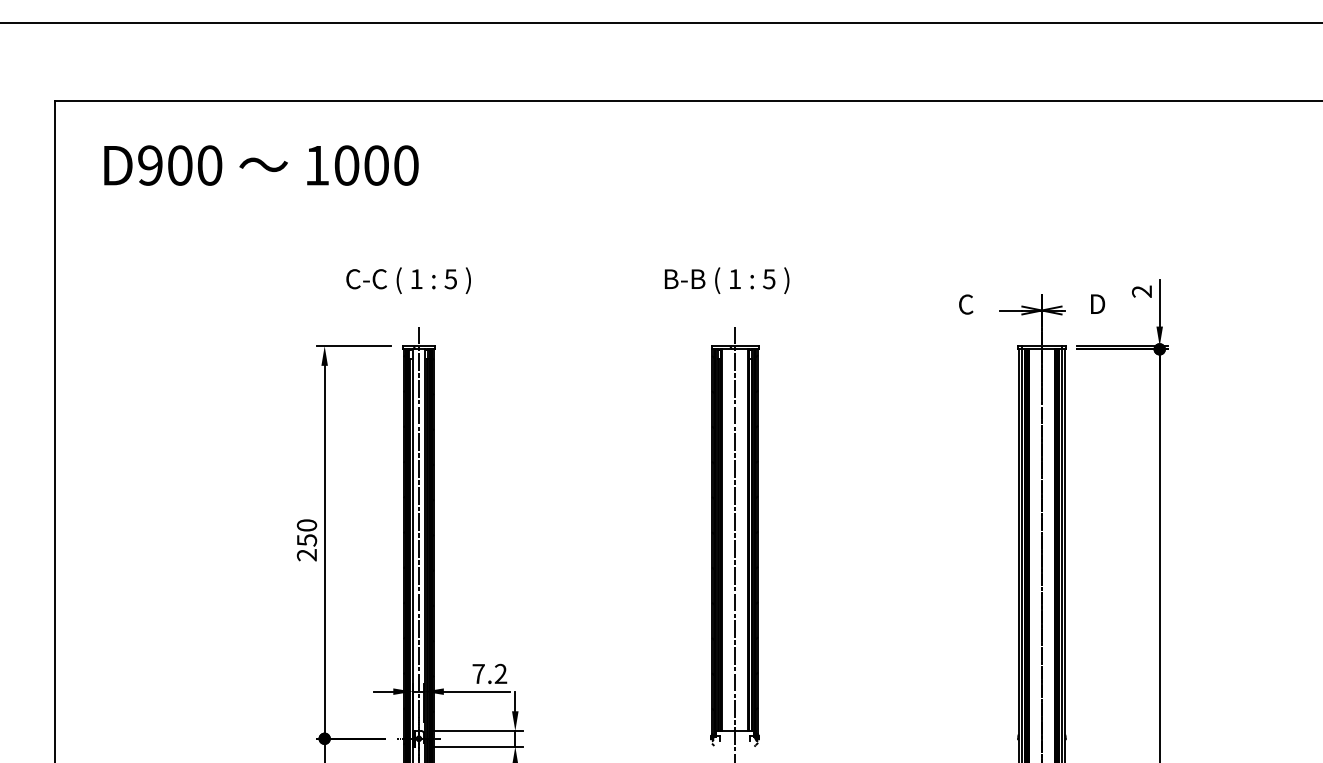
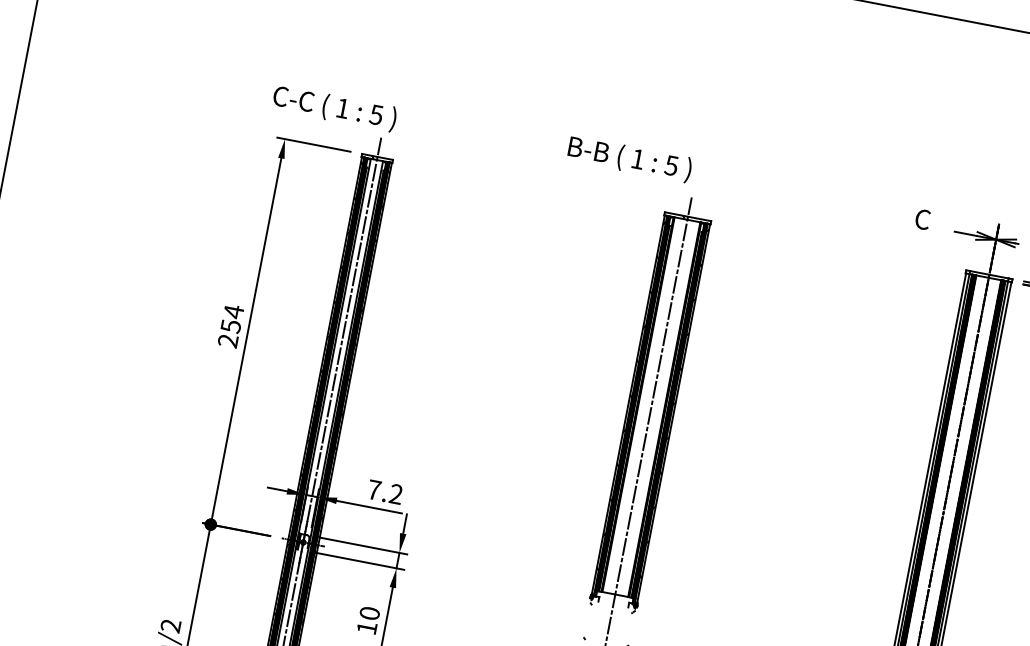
text: (408, 280) -> (334, 108), moved
text: (726, 280) -> (629, 158), moved
text: (306, 525) -> (233, 311), 250 -> 254

